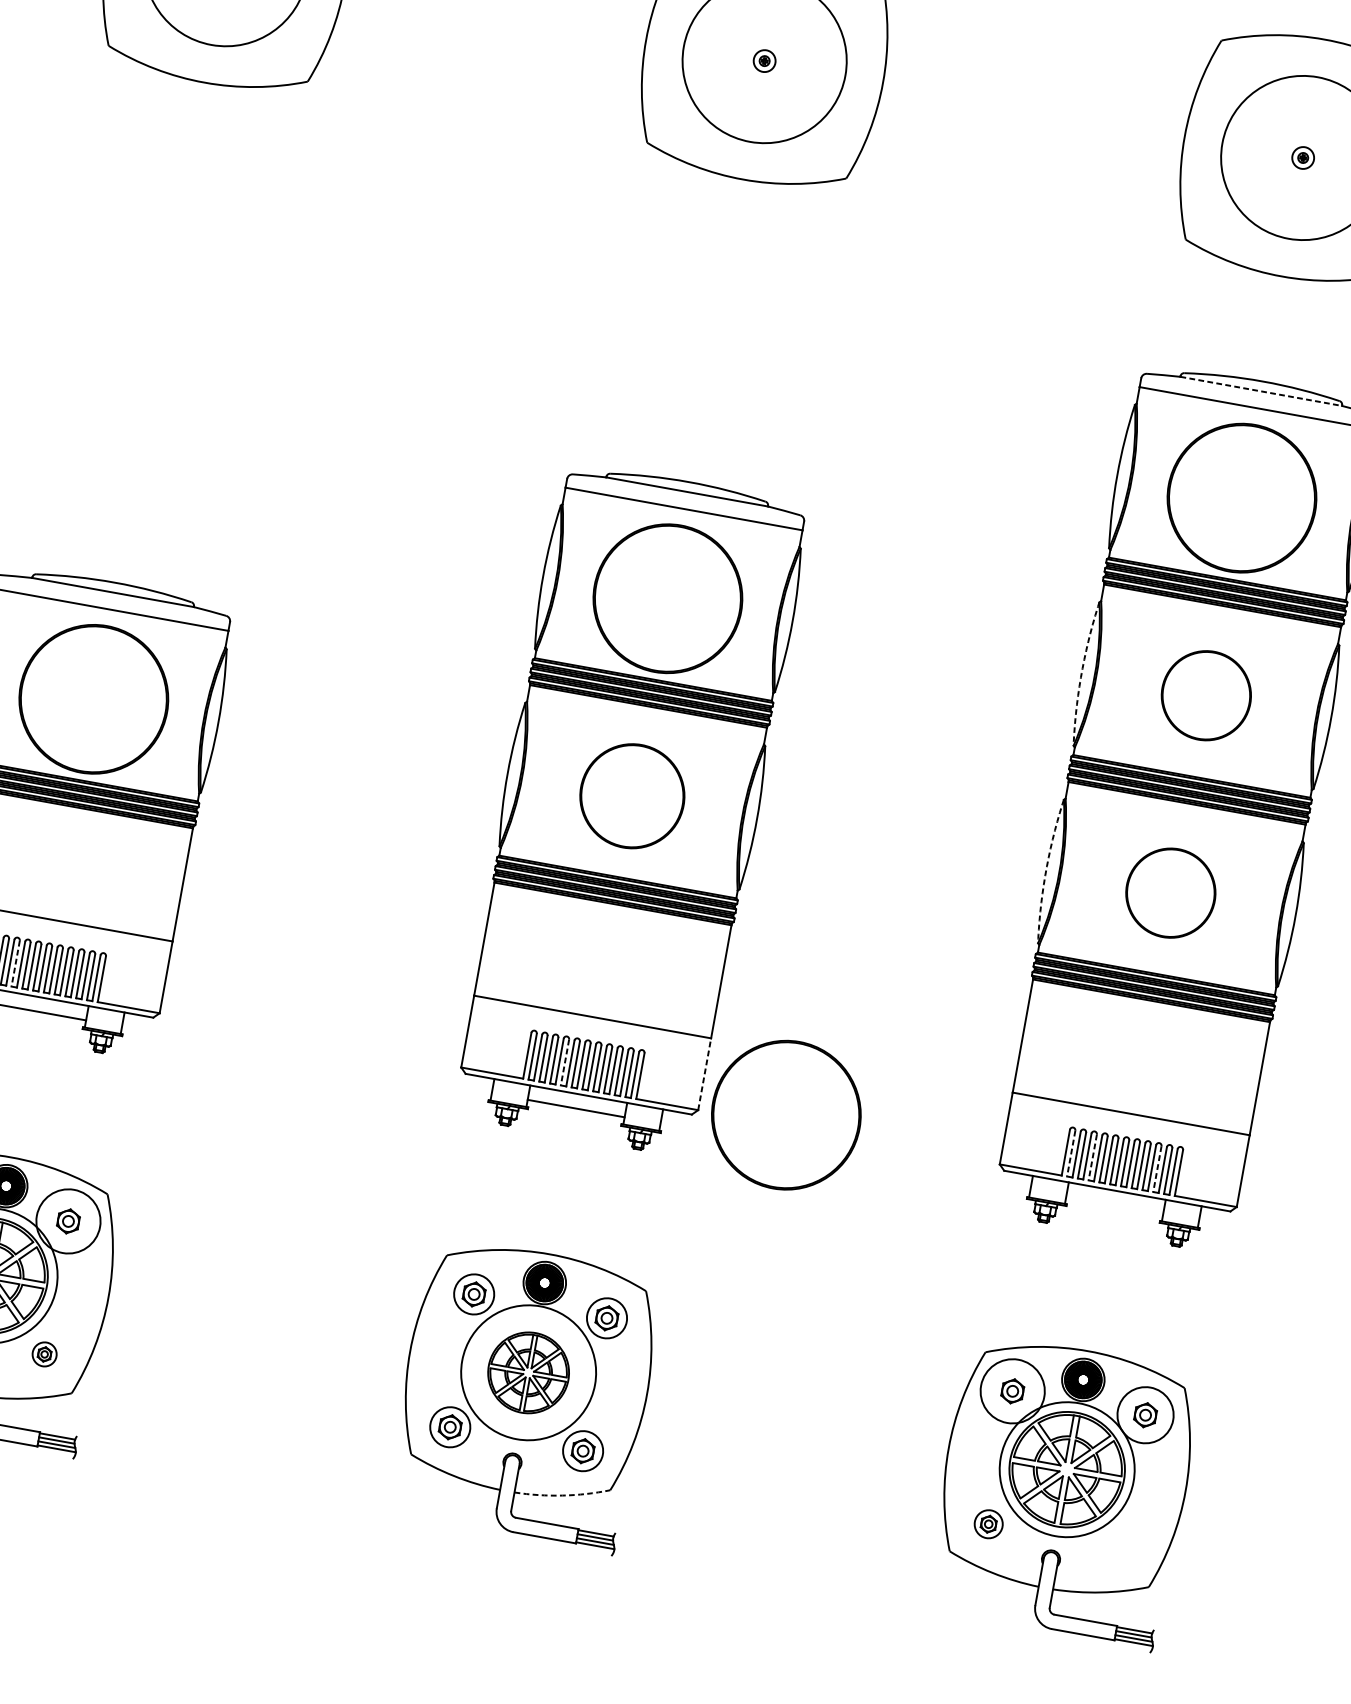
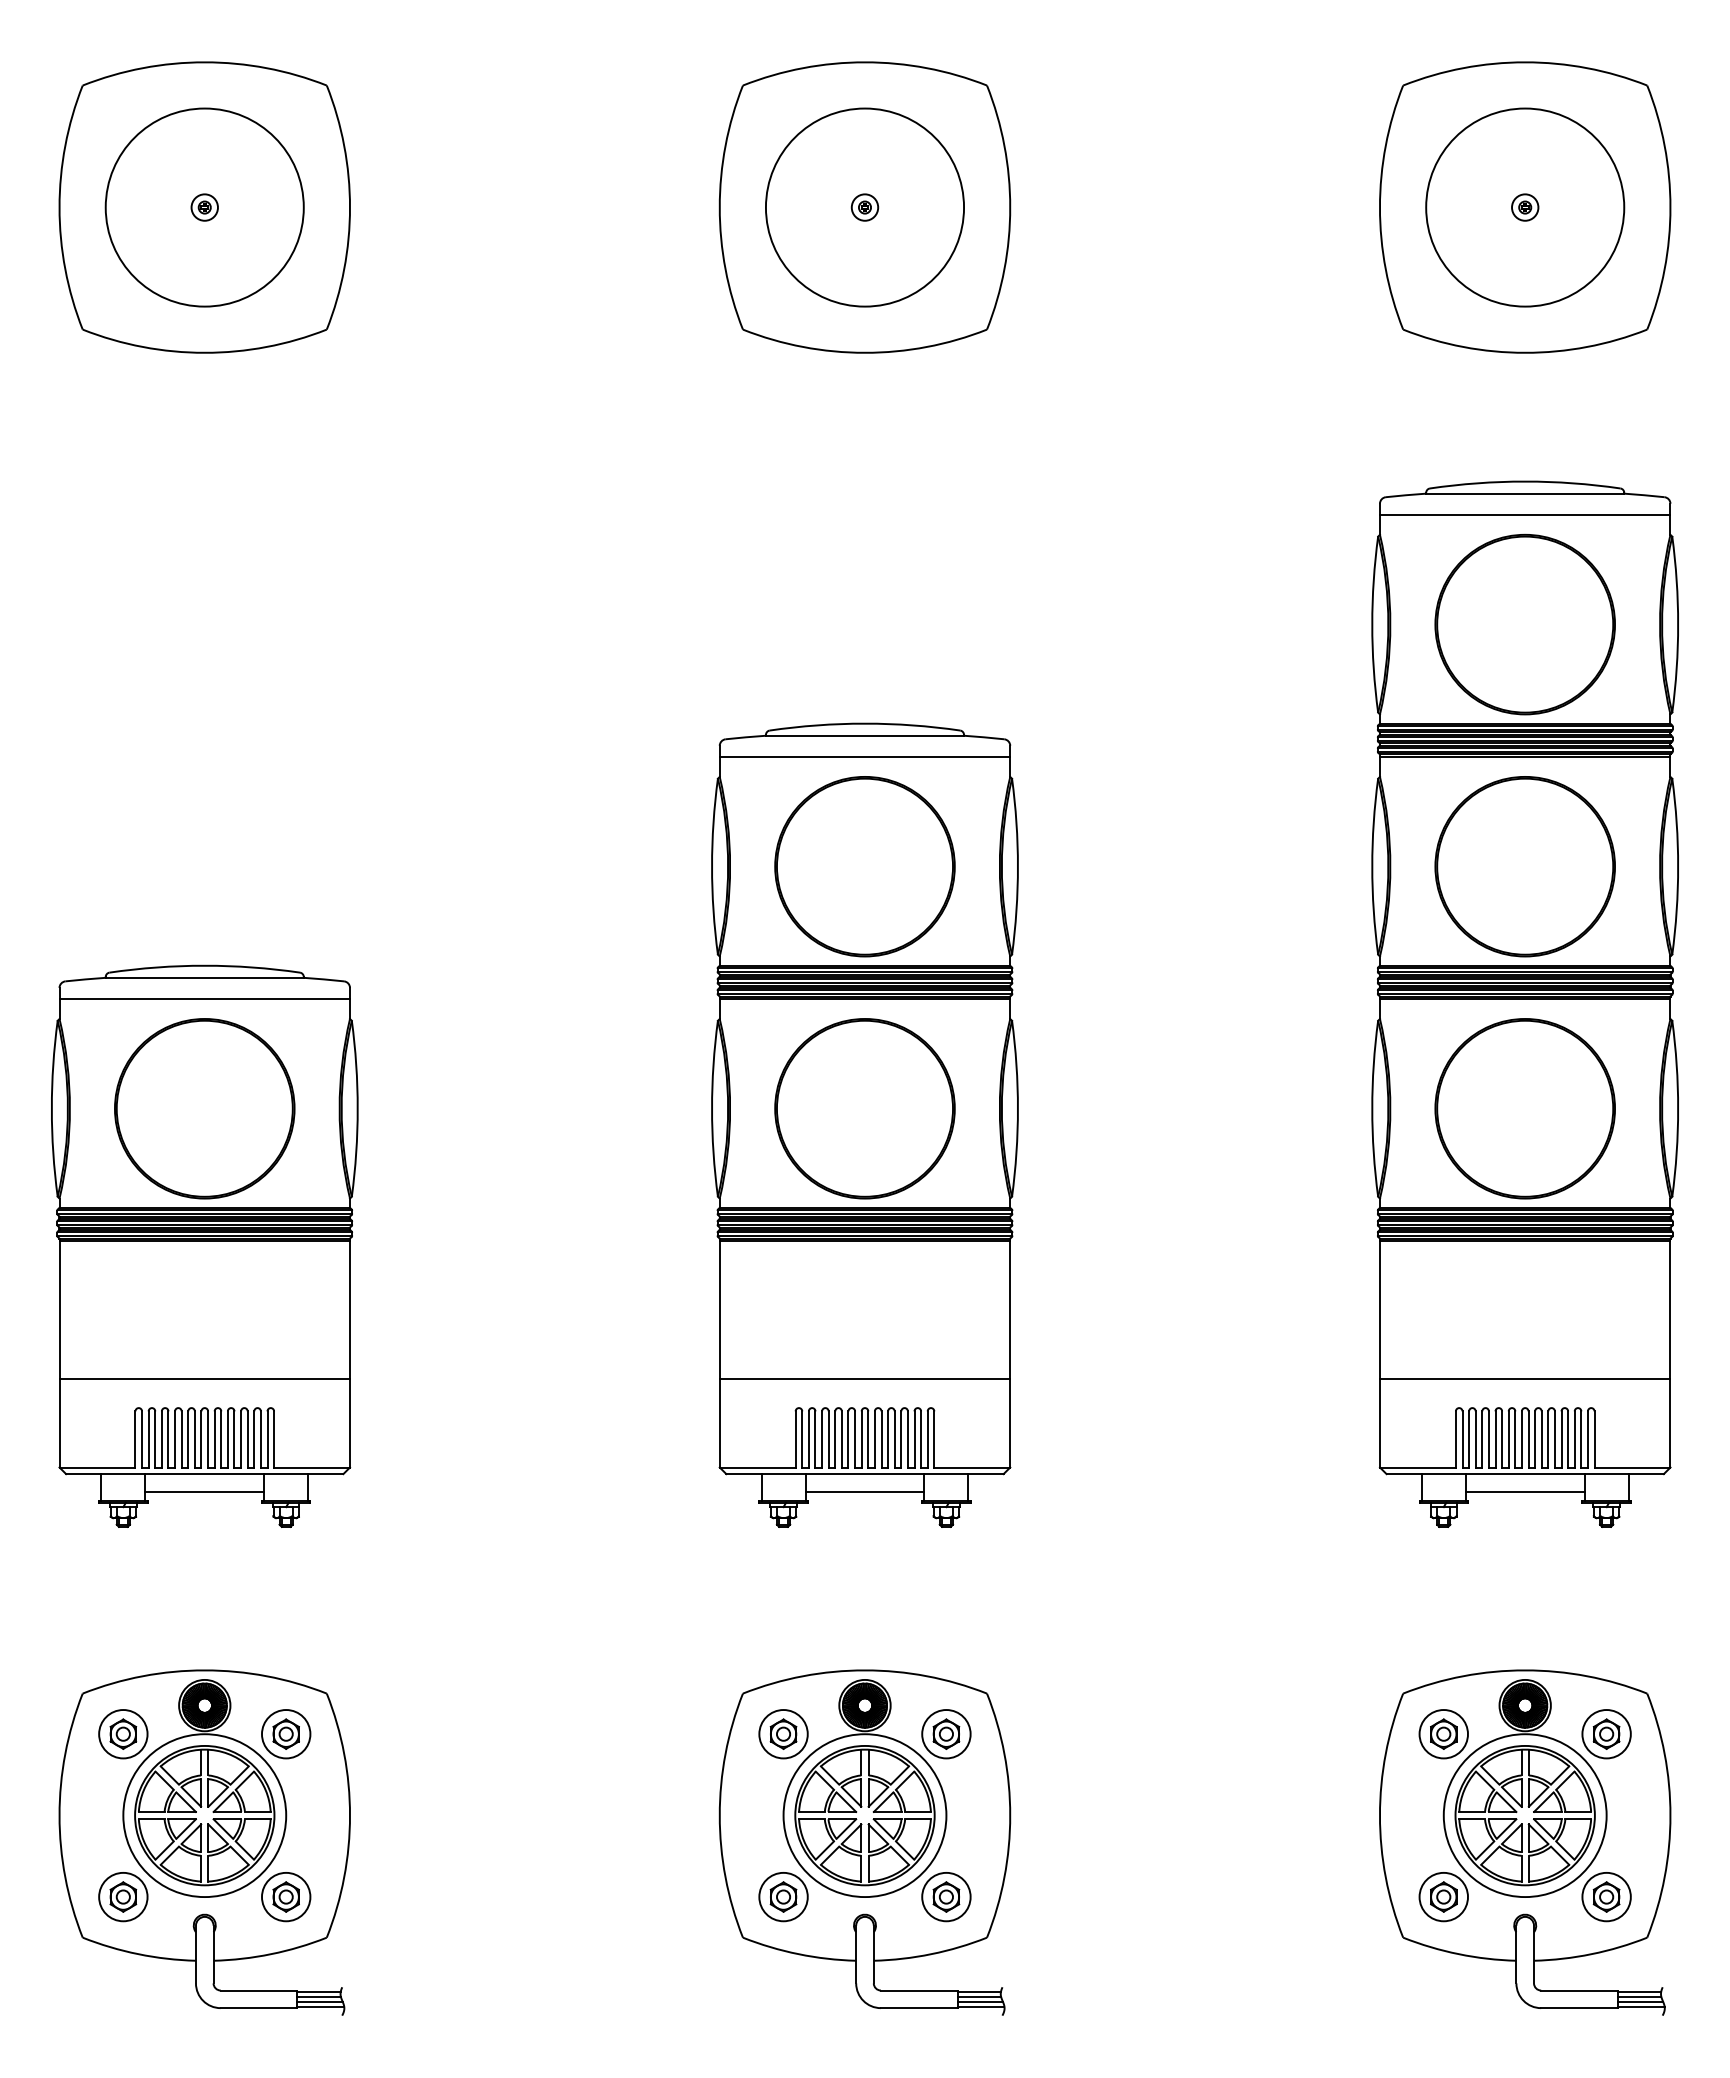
line: (1261, 391) -> (1525, 493), dashed -> solid
arc: (1081, 673) -> (1372, 866), dashed -> solid
part: (1205, 695) -> (1524, 866), size x1.67
part: (632, 795) -> (864, 1108), size x1.43
arc: (1046, 870) -> (1372, 1108), dashed -> solid
part: (1170, 892) -> (1524, 1108), size x1.67
line: (15, 963) -> (168, 1439), dashed -> solid
line: (564, 1062) -> (841, 1439), dashed -> solid
line: (705, 1073) -> (1010, 1422), dashed -> solid
part: (785, 1114) -> (1115, 1454), removed
line: (1071, 1153) -> (1462, 1439), dashed -> solid
line: (1092, 1157) -> (1488, 1439), dashed -> solid
line: (1157, 1169) -> (1568, 1439), dashed -> solid
line: (1114, 1205) -> (1524, 1491), added
circle: (68, 1221) -> (286, 1734), size x0.62
part: (44, 1354) -> (286, 1897), size x1.67
part: (528, 1372) -> (864, 1815), size x1.43
circle: (1012, 1391) -> (1443, 1734), size x0.62
circle: (1145, 1415) -> (1606, 1734), size x0.71
arc: (562, 1495) -> (931, 1954), dashed -> solid
part: (988, 1524) -> (1443, 1897), size x1.43
part: (1121, 1548) -> (1606, 1897), added

